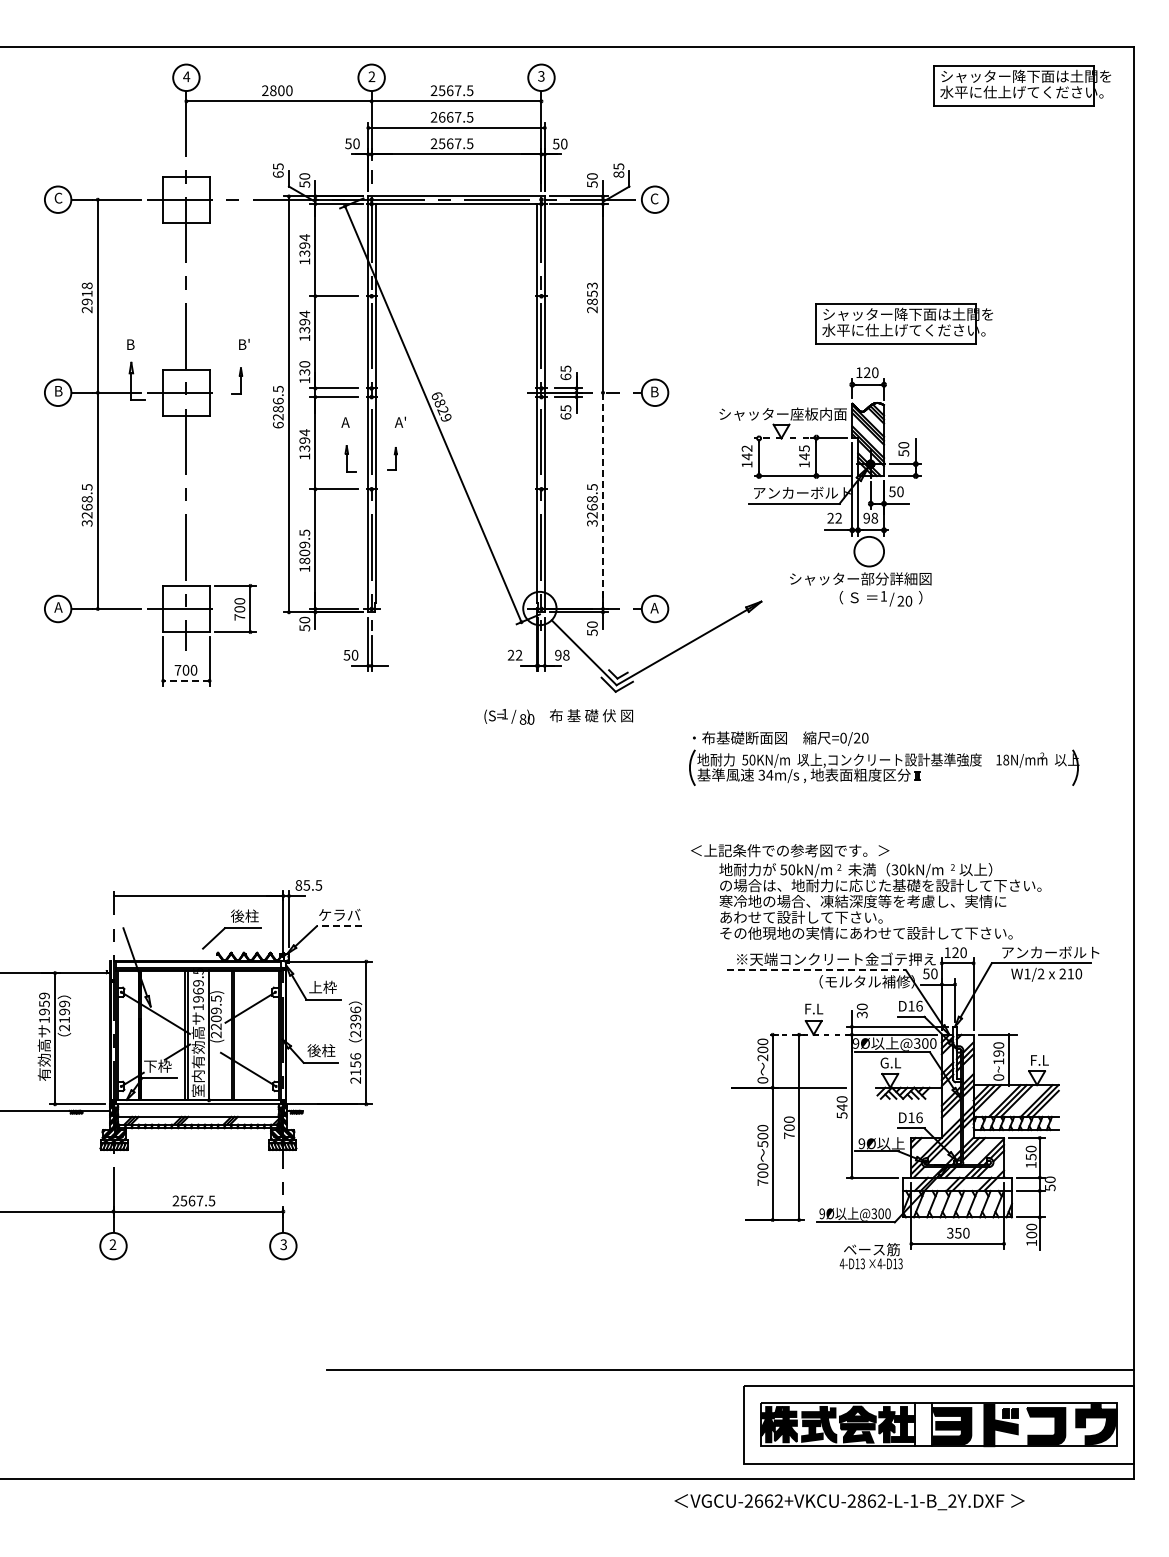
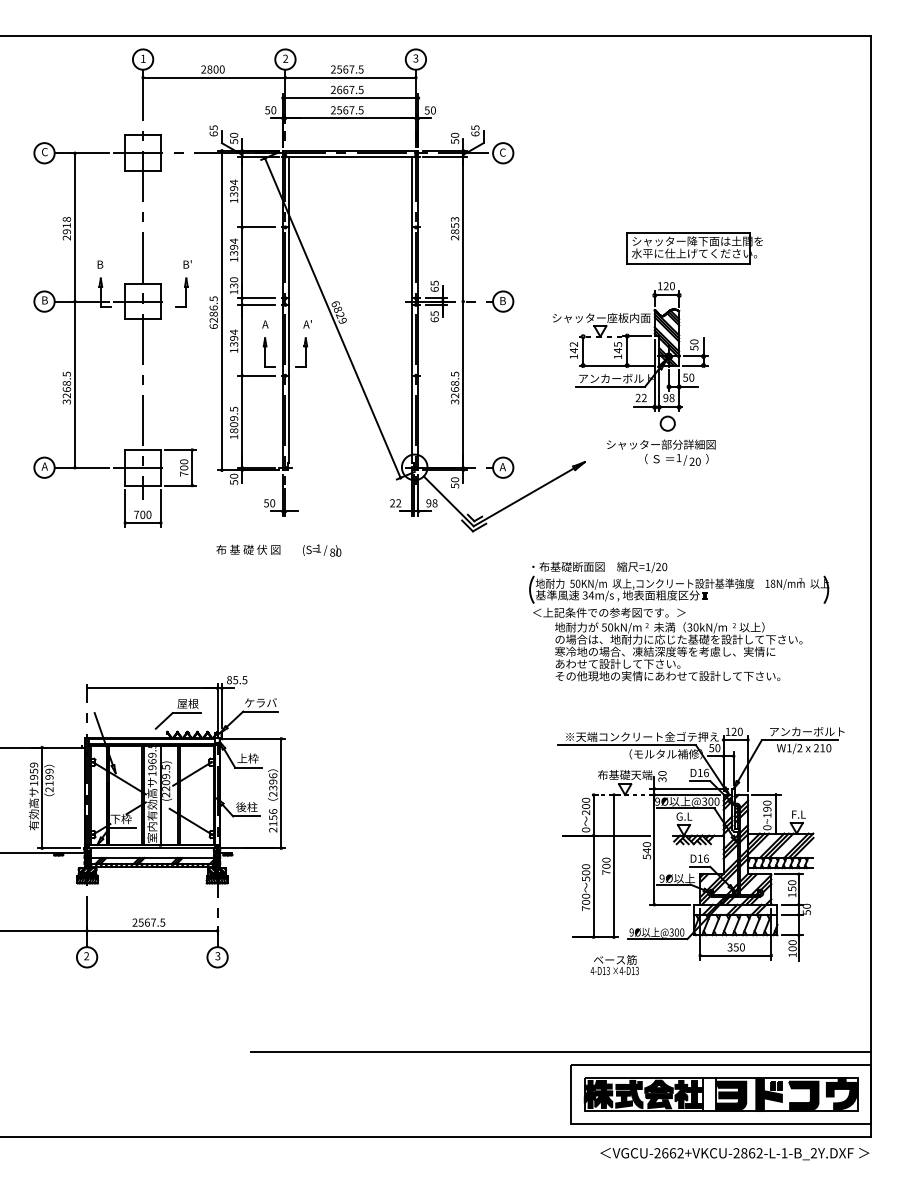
text: (186, 76) -> (143, 58), 4 -> 1
part: (1022, 85) -> (785, 65), removed
text: (618, 174) -> (475, 133), 85 -> 65
part: (236, 380) -> (181, 292), size x1.43
part: (350, 458) -> (269, 352), size x1.43
part: (392, 458) -> (301, 352), size x1.67
line: (603, 500) -> (463, 384), dashed -> solid
circle: (868, 551) -> (667, 423), size x0.62
line: (185, 680) -> (142, 522), dashed -> solid
text: (590, 715) -> (247, 549), moved
text: (509, 716) -> (322, 550), moved
text: (843, 737) -> (648, 566), =0/20 -> =1/20
text: (866, 891) -> (667, 644), moved
text: (244, 915) -> (187, 703), 後柱 -> 屋根
line: (339, 926) -> (260, 711), dashed -> solid
line: (816, 970) -> (627, 745), dashed -> solid
text: (813, 1008) -> (624, 774), F.L -> 布基礎天端
text: (870, 1256) -> (614, 965), moved
text: (849, 1502) -> (734, 1154), moved

